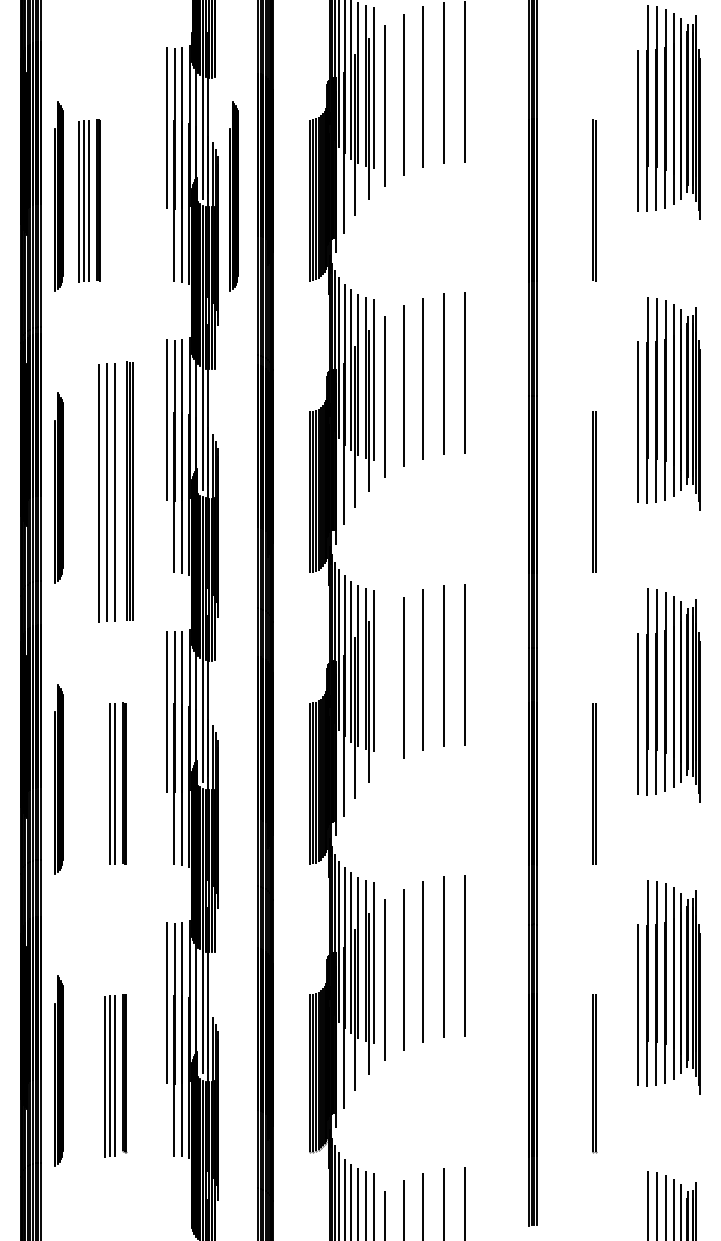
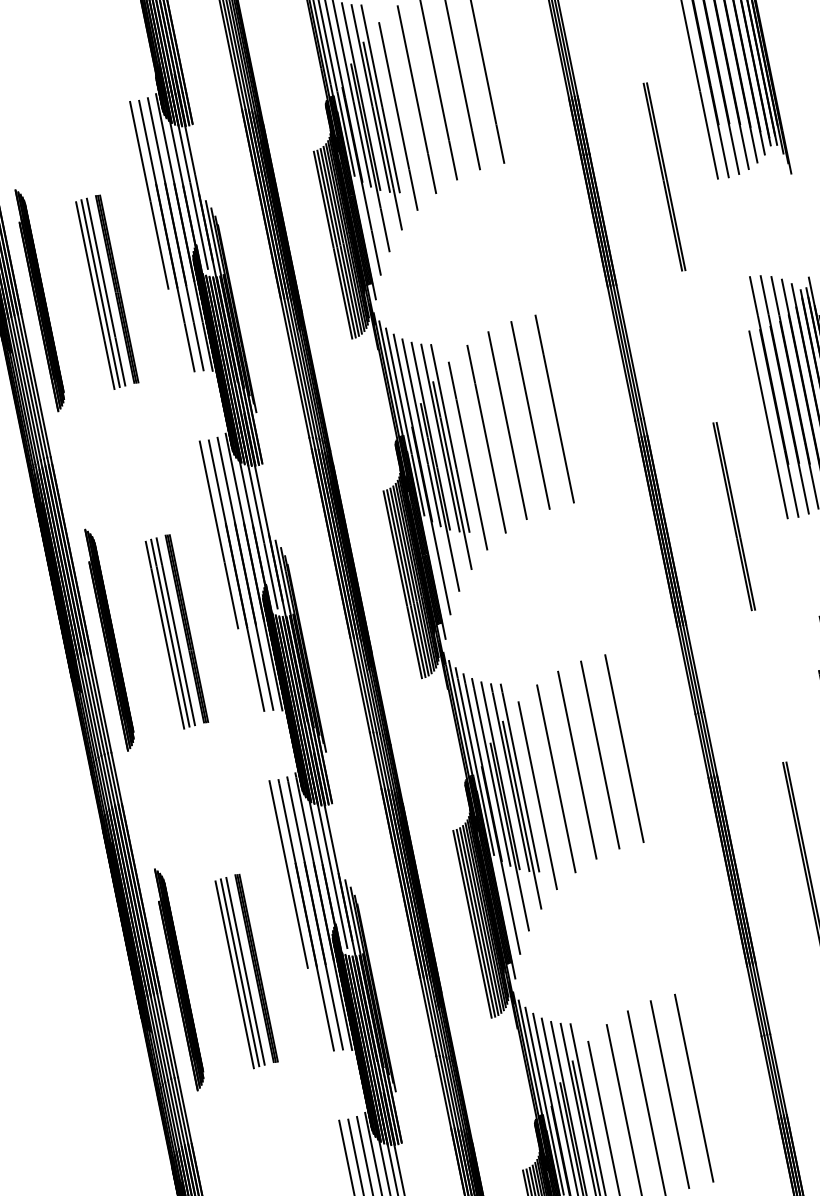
part: (233, 196) -> (243, 258), removed
part: (89, 200) -> (106, 291), moved
part: (115, 492) -> (176, 631), size x0.62
line: (385, 688) -> (537, 795), added
line: (105, 785) -> (234, 975), added

